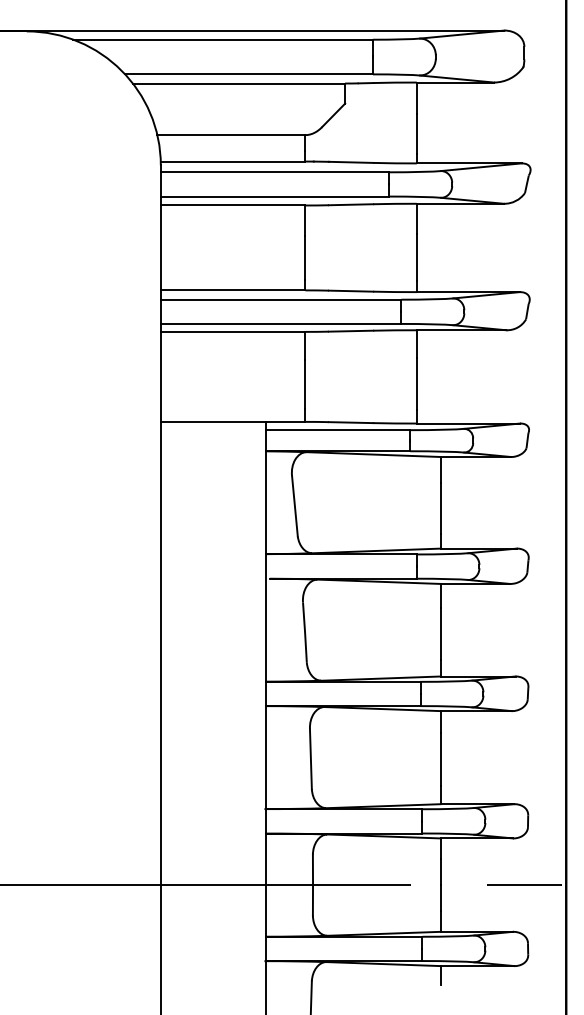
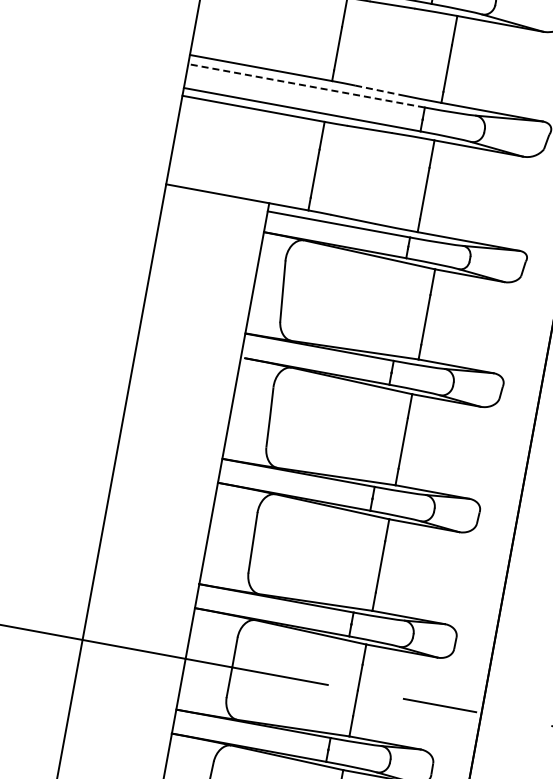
line: (351, 291) -> (377, 90), solid -> dashed
line: (280, 299) -> (306, 85), solid -> dashed

